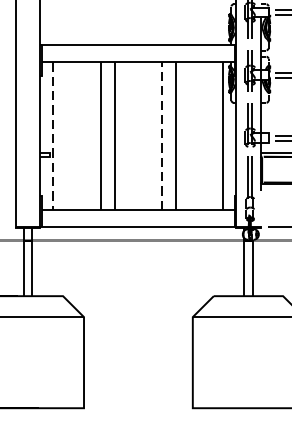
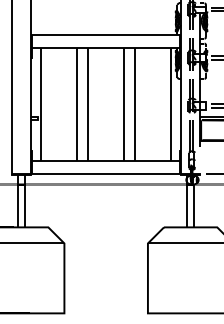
line: (52, 136) -> (40, 104), dashed -> solid
line: (162, 136) -> (124, 104), dashed -> solid

